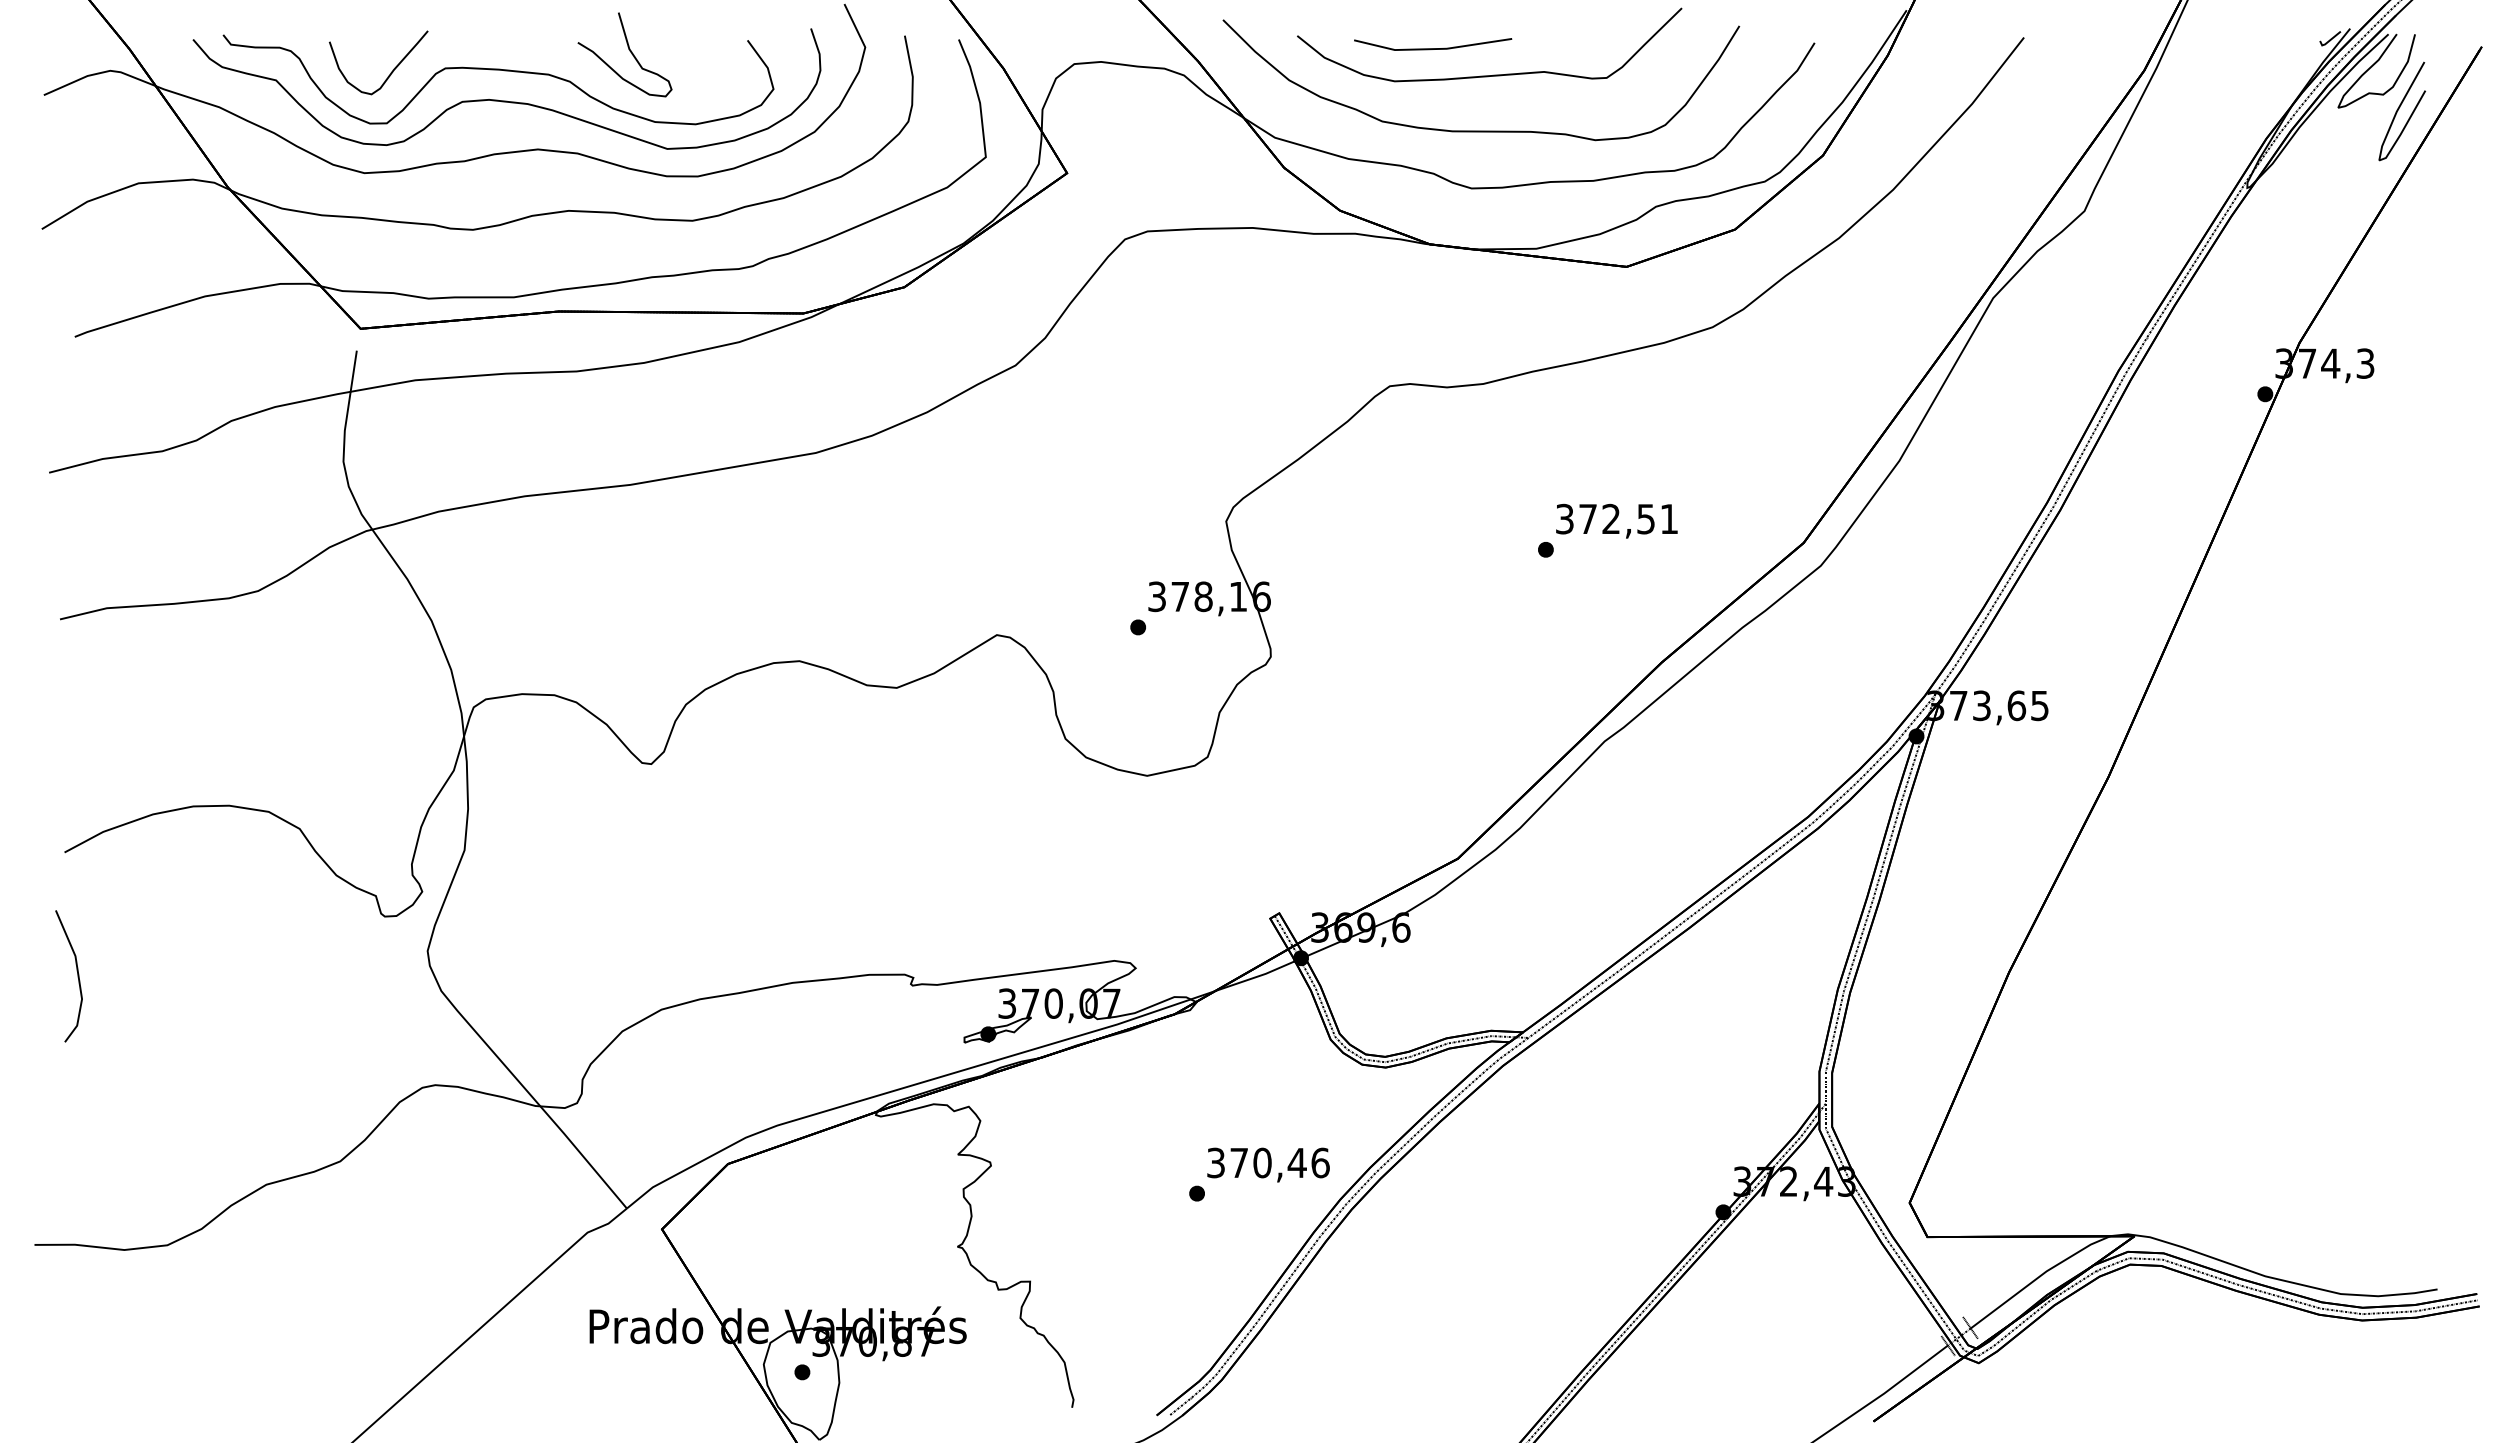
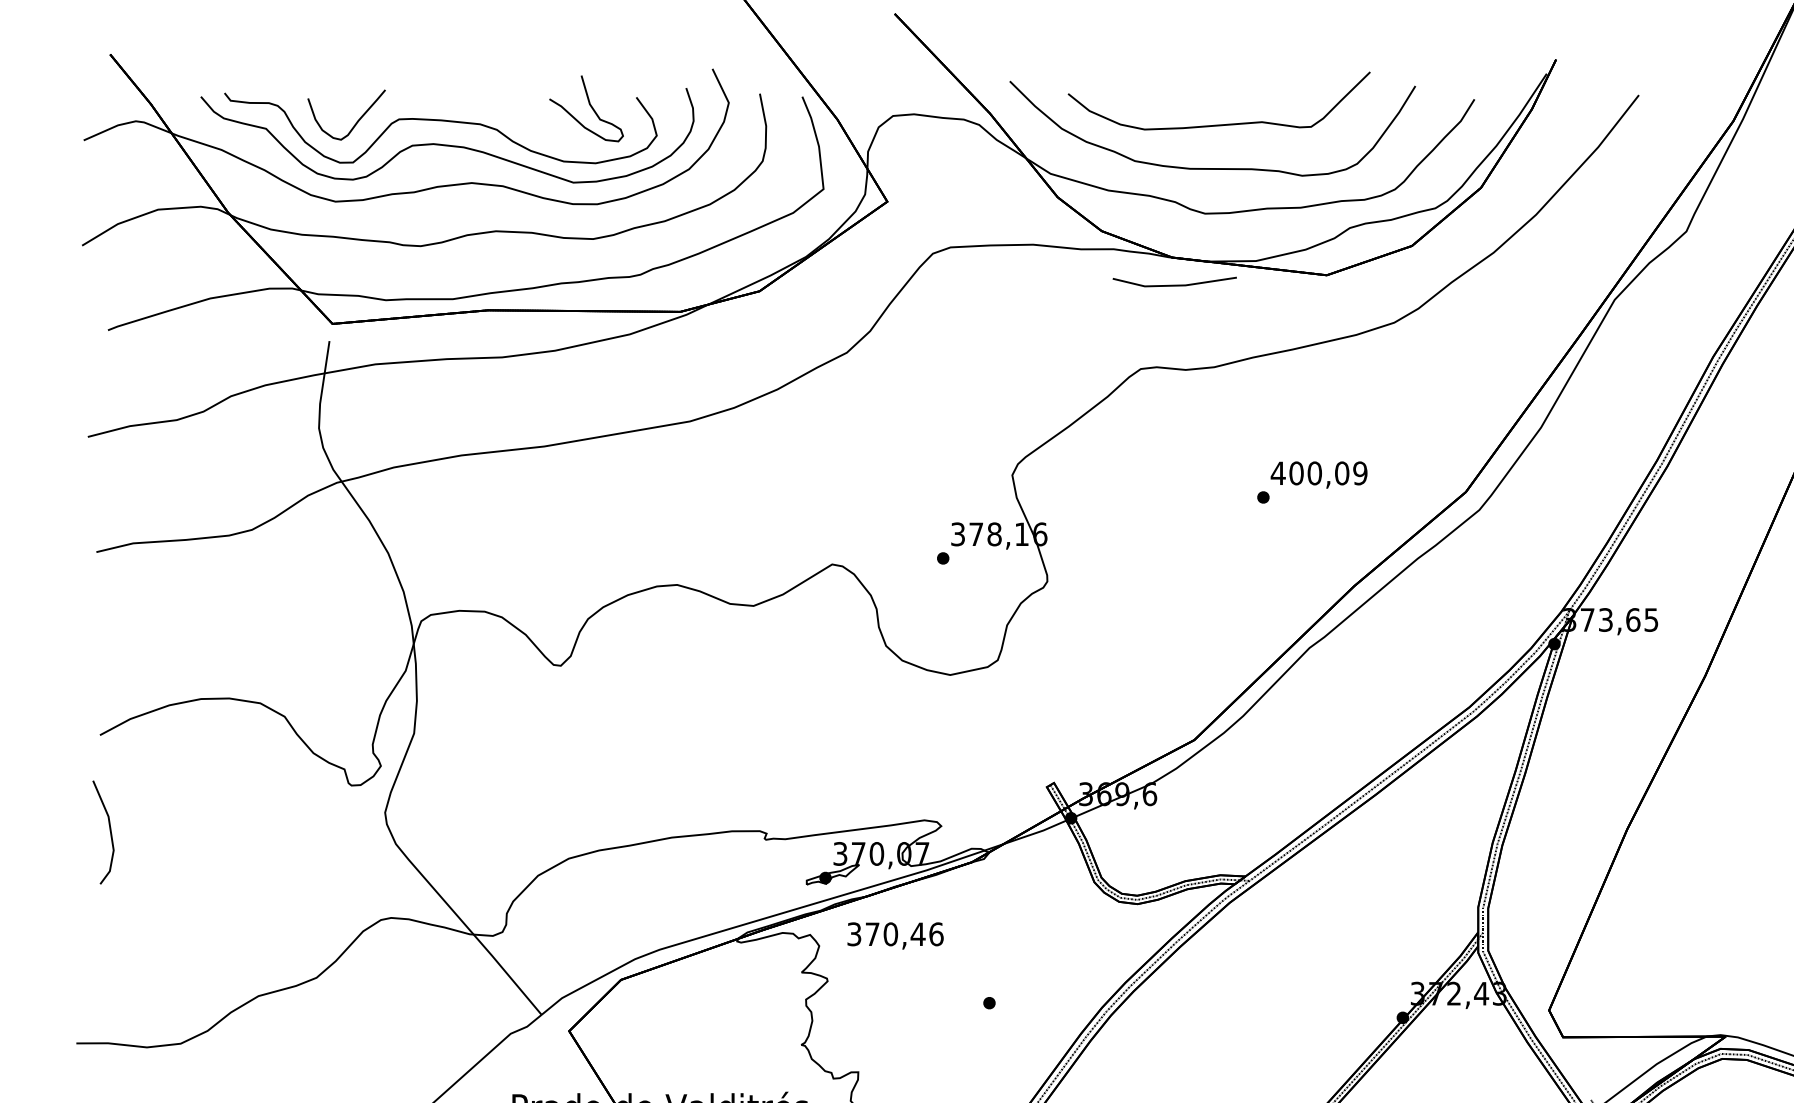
line: (1433, 48) -> (1175, 285), moved
curve: (629, 51) -> (590, 106), moved
text: (1616, 518) -> (1318, 472), 372,51 -> 400,09
text: (1268, 1164) -> (895, 935), moved

